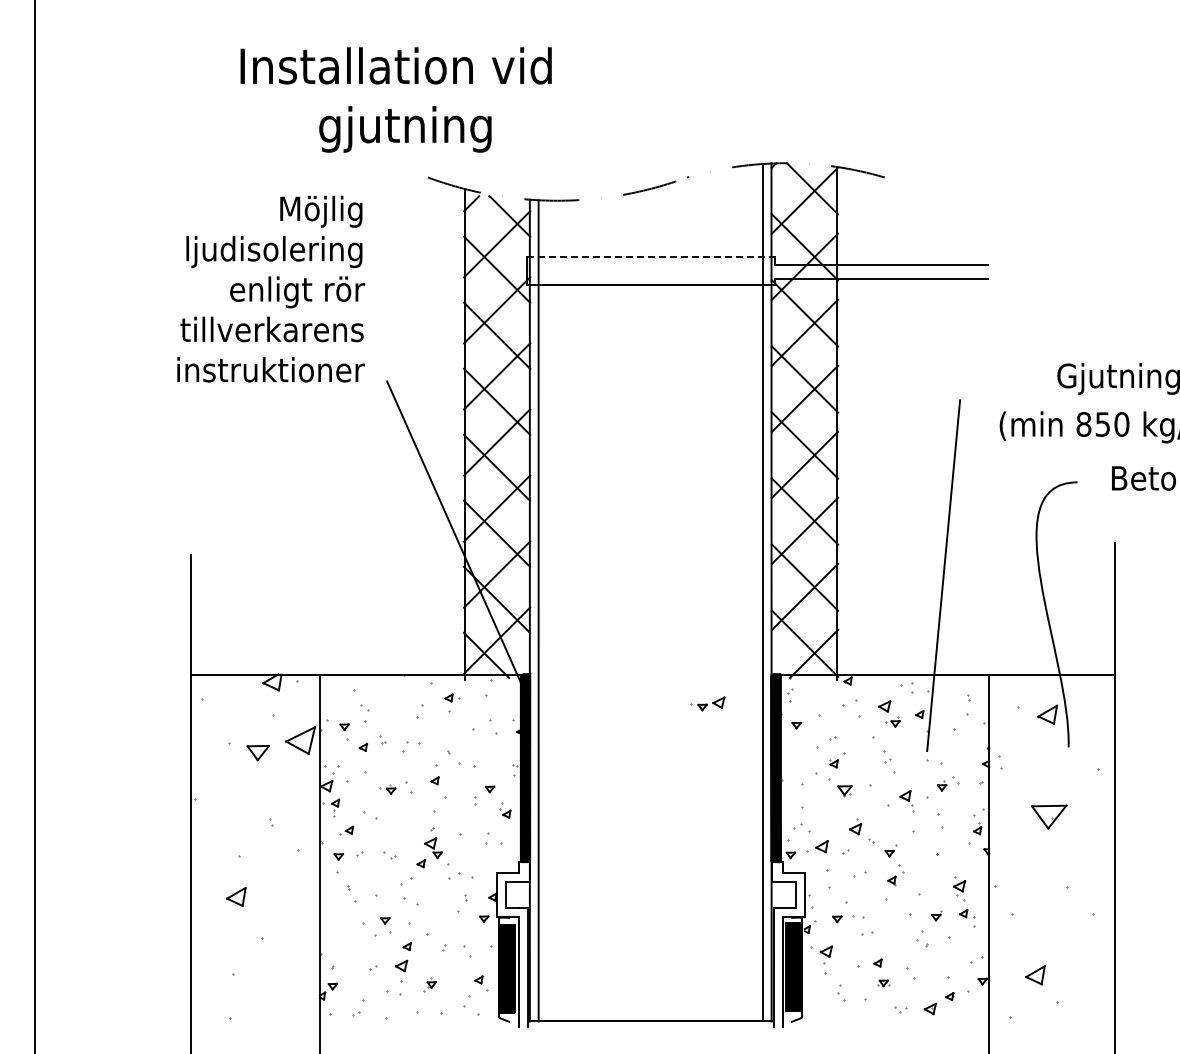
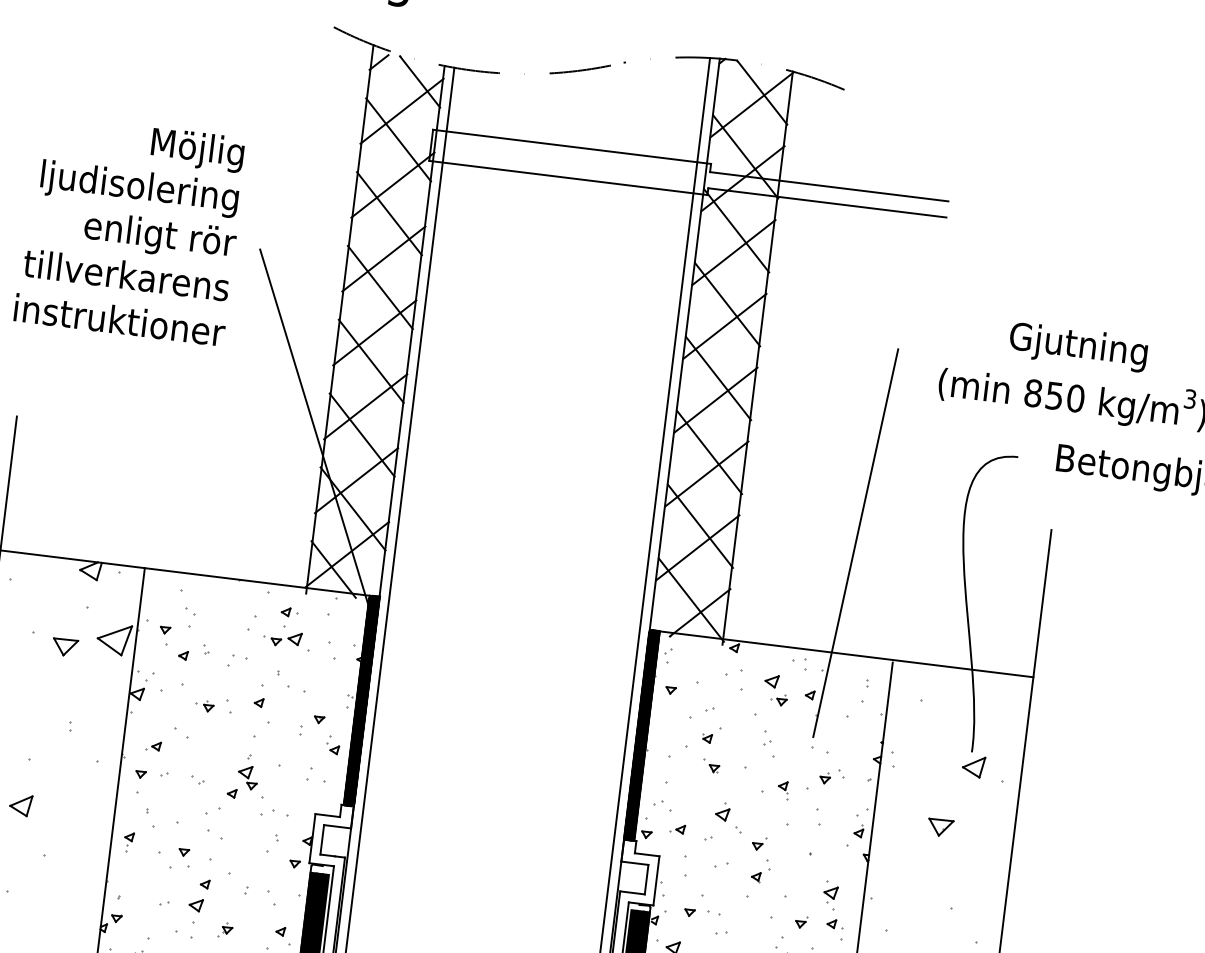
line: (651, 257) -> (572, 147), dashed -> solid
text: (271, 288) -> (131, 229), moved
part: (707, 703) -> (282, 638), moved
part: (1047, 714) -> (973, 766), moved
part: (840, 787) -> (711, 765), size x0.62
part: (906, 800) -> (783, 789), size x0.71
part: (335, 807) -> (128, 841), moved
part: (1048, 817) -> (939, 827), size x0.62
part: (817, 846) -> (677, 828), size x0.62

